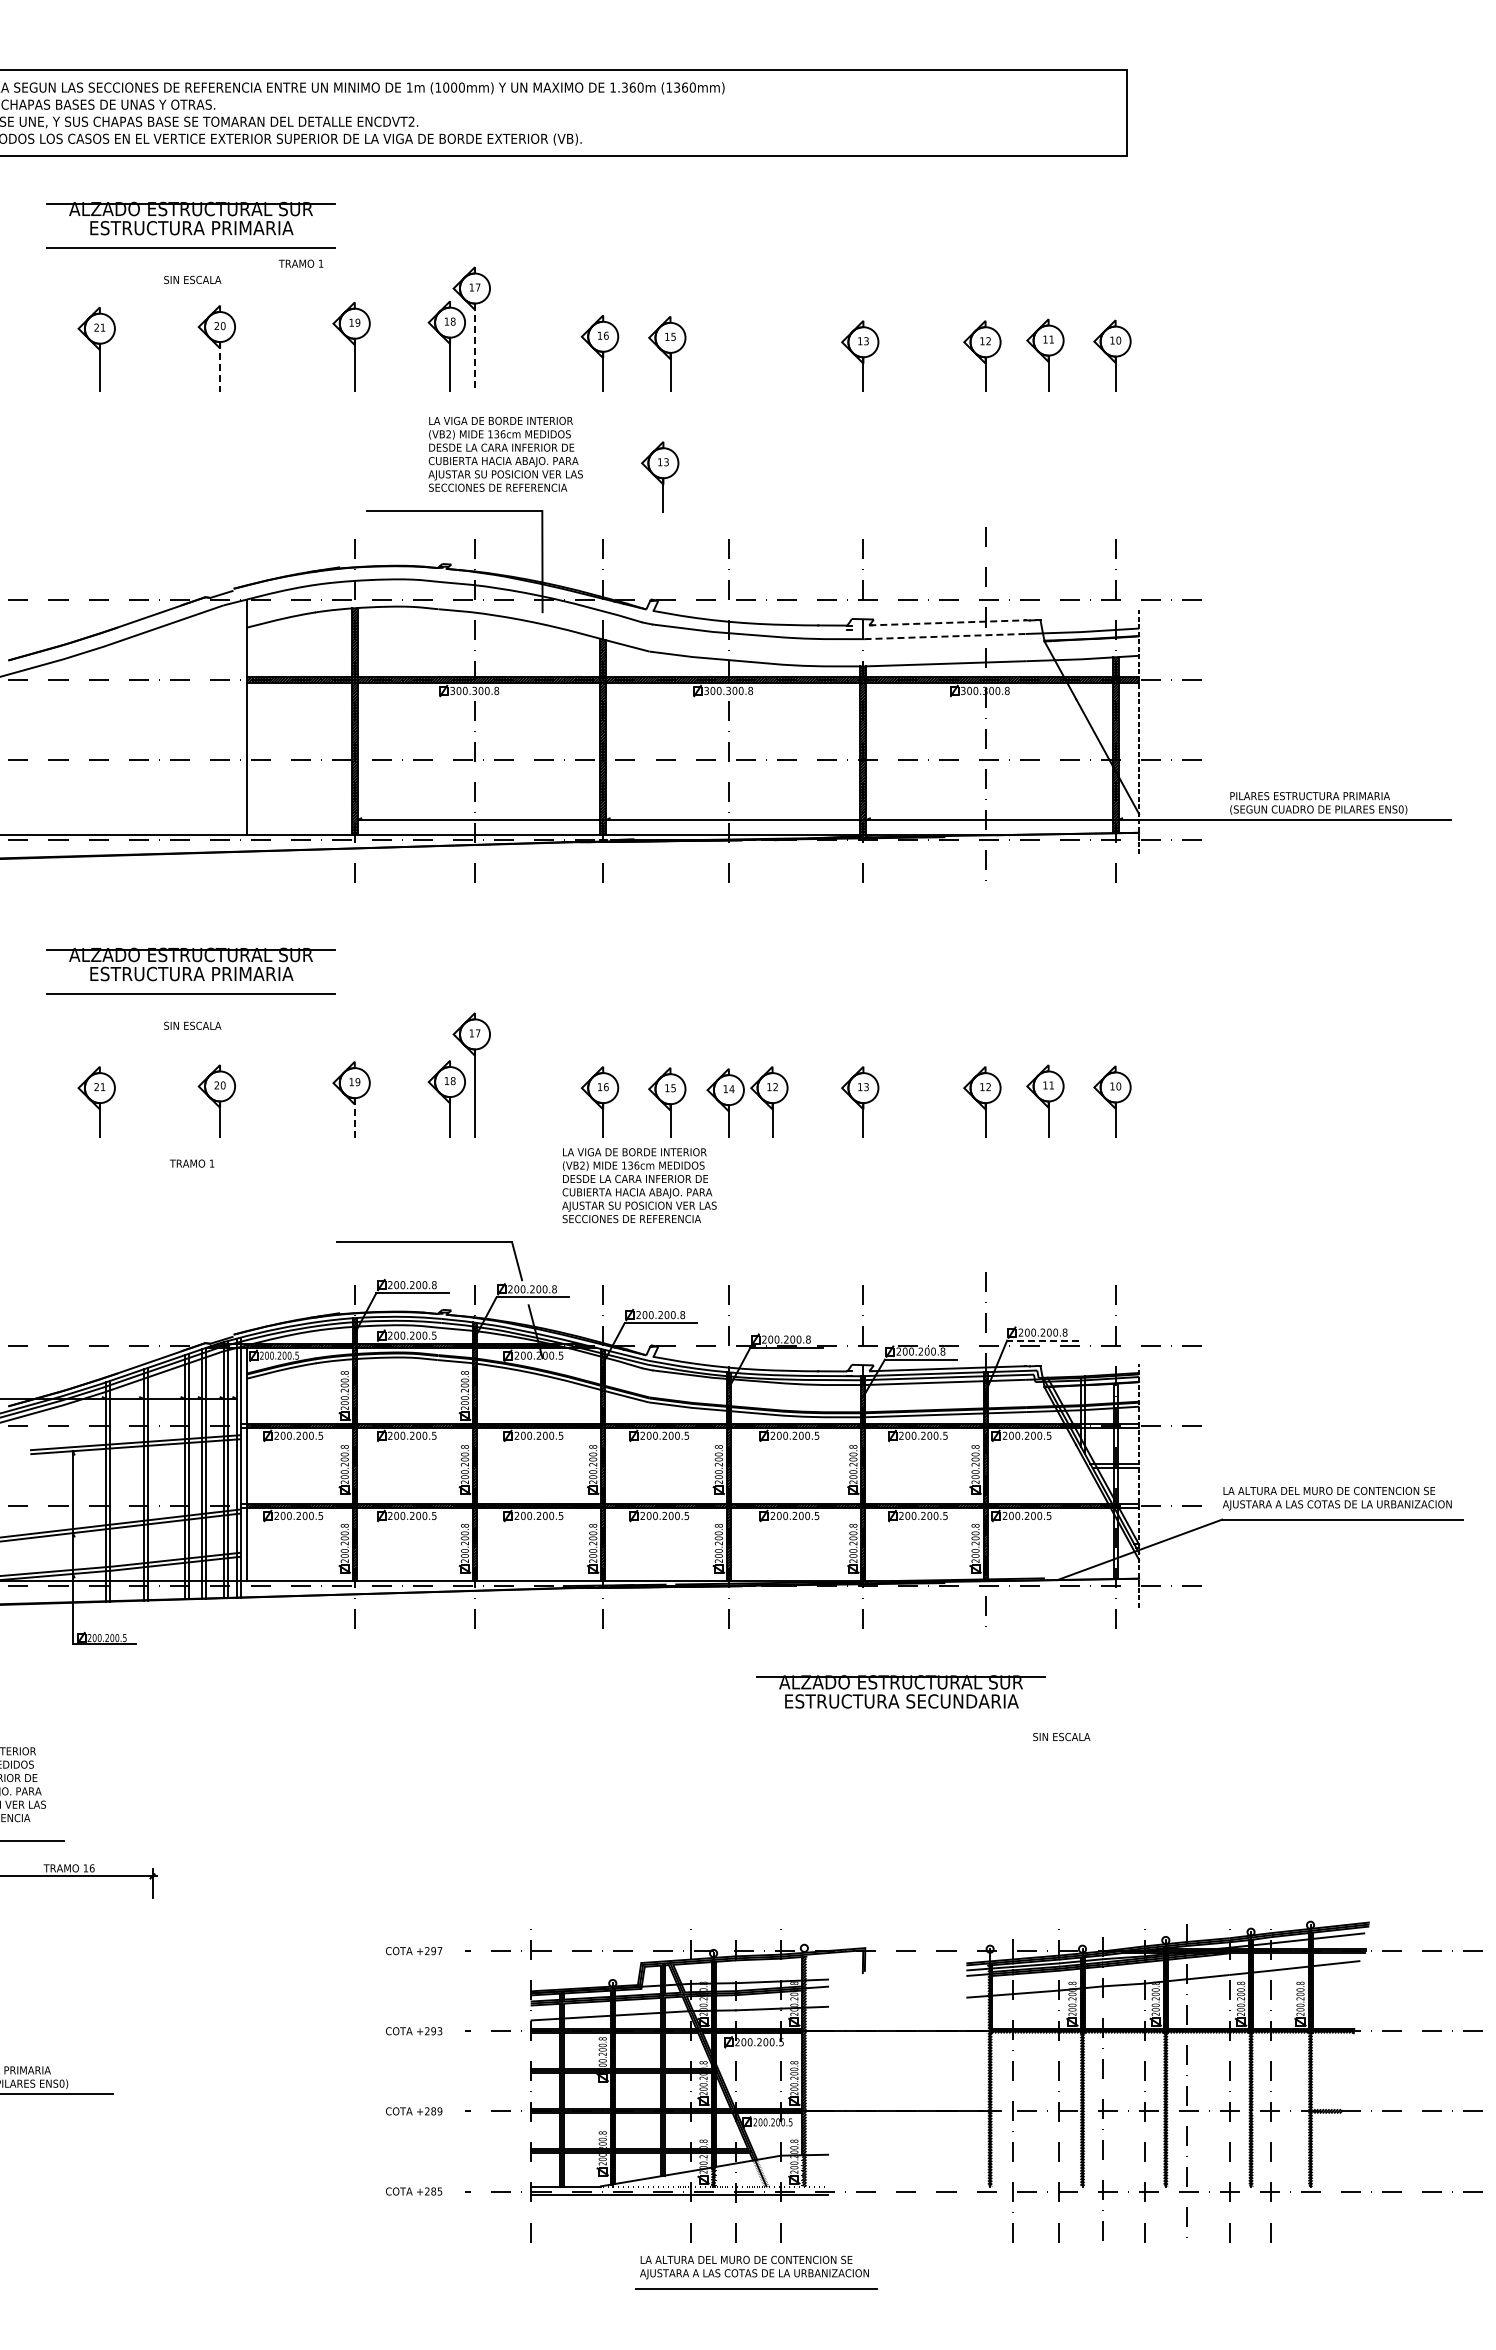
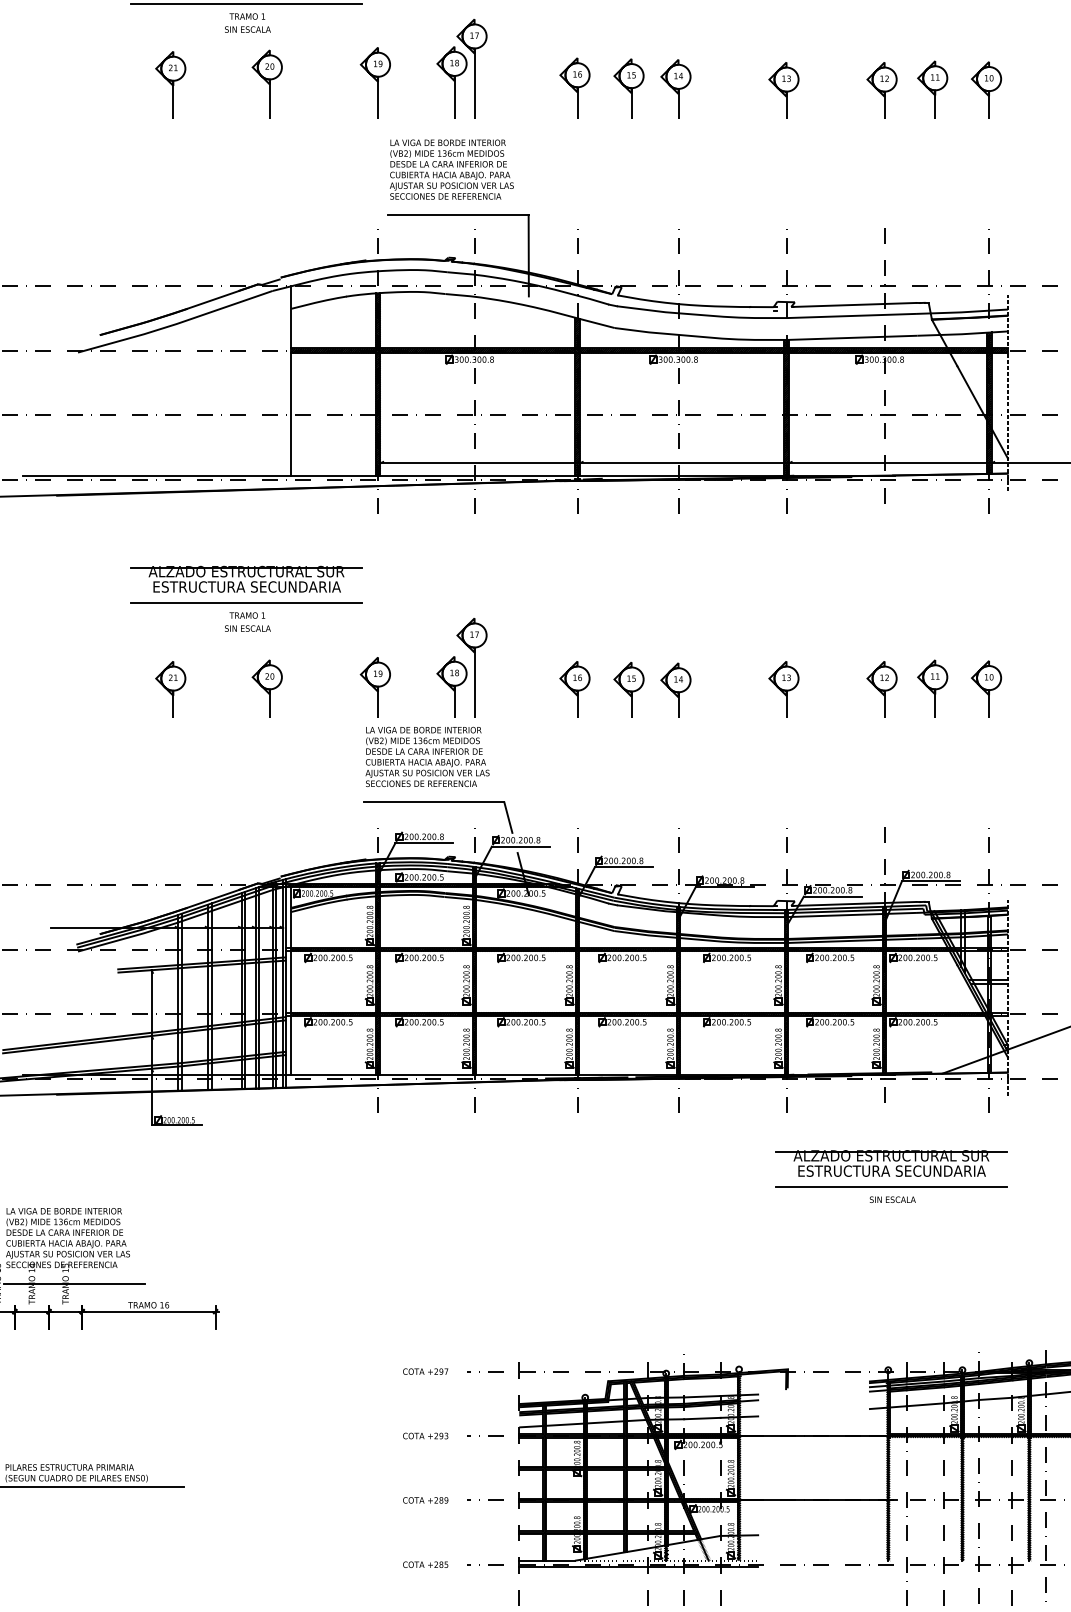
text: (300, 263) -> (246, 16), moved
line: (475, 348) -> (474, 84), dashed -> solid
part: (725, 354) -> (675, 89), added
line: (220, 366) -> (270, 99), dashed -> solid
text: (505, 453) -> (451, 168), moved
part: (660, 476) -> (623, 187), removed
line: (947, 622) -> (854, 304), dashed -> solid
line: (945, 636) -> (852, 315), dashed -> solid
text: (191, 973) -> (246, 586), ESTRUCTURA PRIMARIA -> ESTRUCTURA SECUNDARIA
part: (769, 1101) -> (711, 689), removed
line: (354, 1117) -> (377, 702), dashed -> solid
text: (192, 1163) -> (247, 615), moved
text: (639, 1185) -> (427, 756), moved
line: (1042, 1340) -> (930, 881), dashed -> solid
part: (900, 1691) -> (890, 1163), moved
line: (994, 1721) -> (891, 1187), added
text: (1061, 1737) -> (892, 1200), moved

